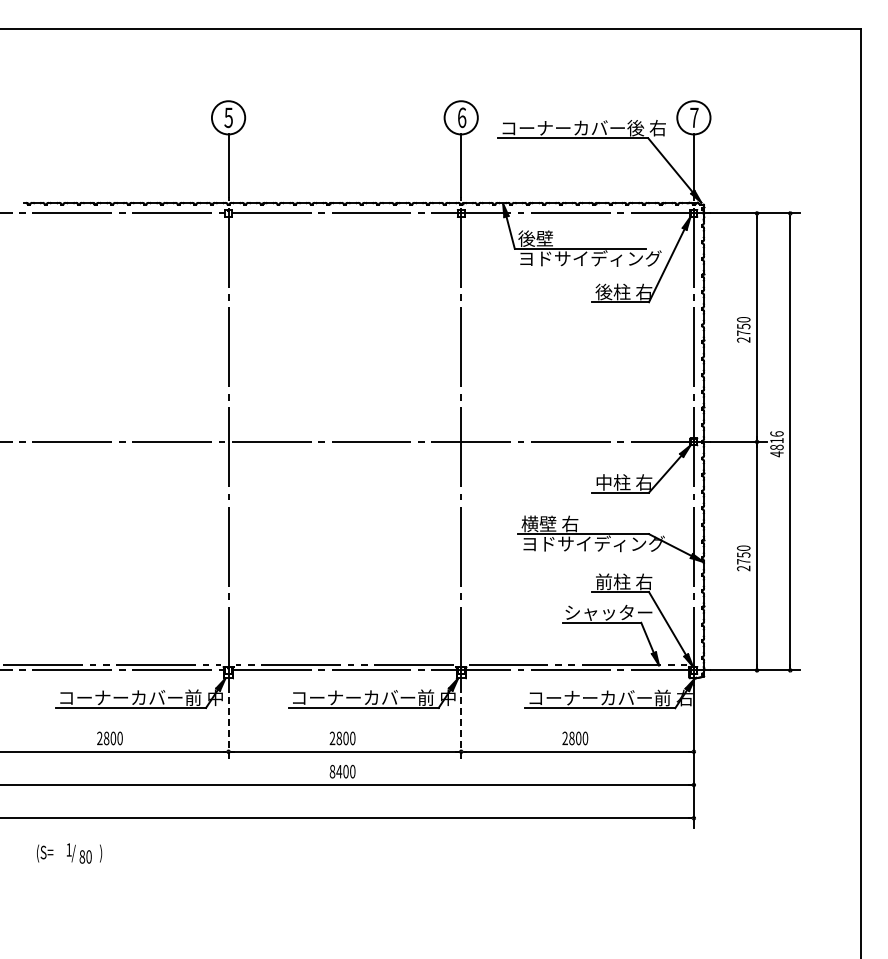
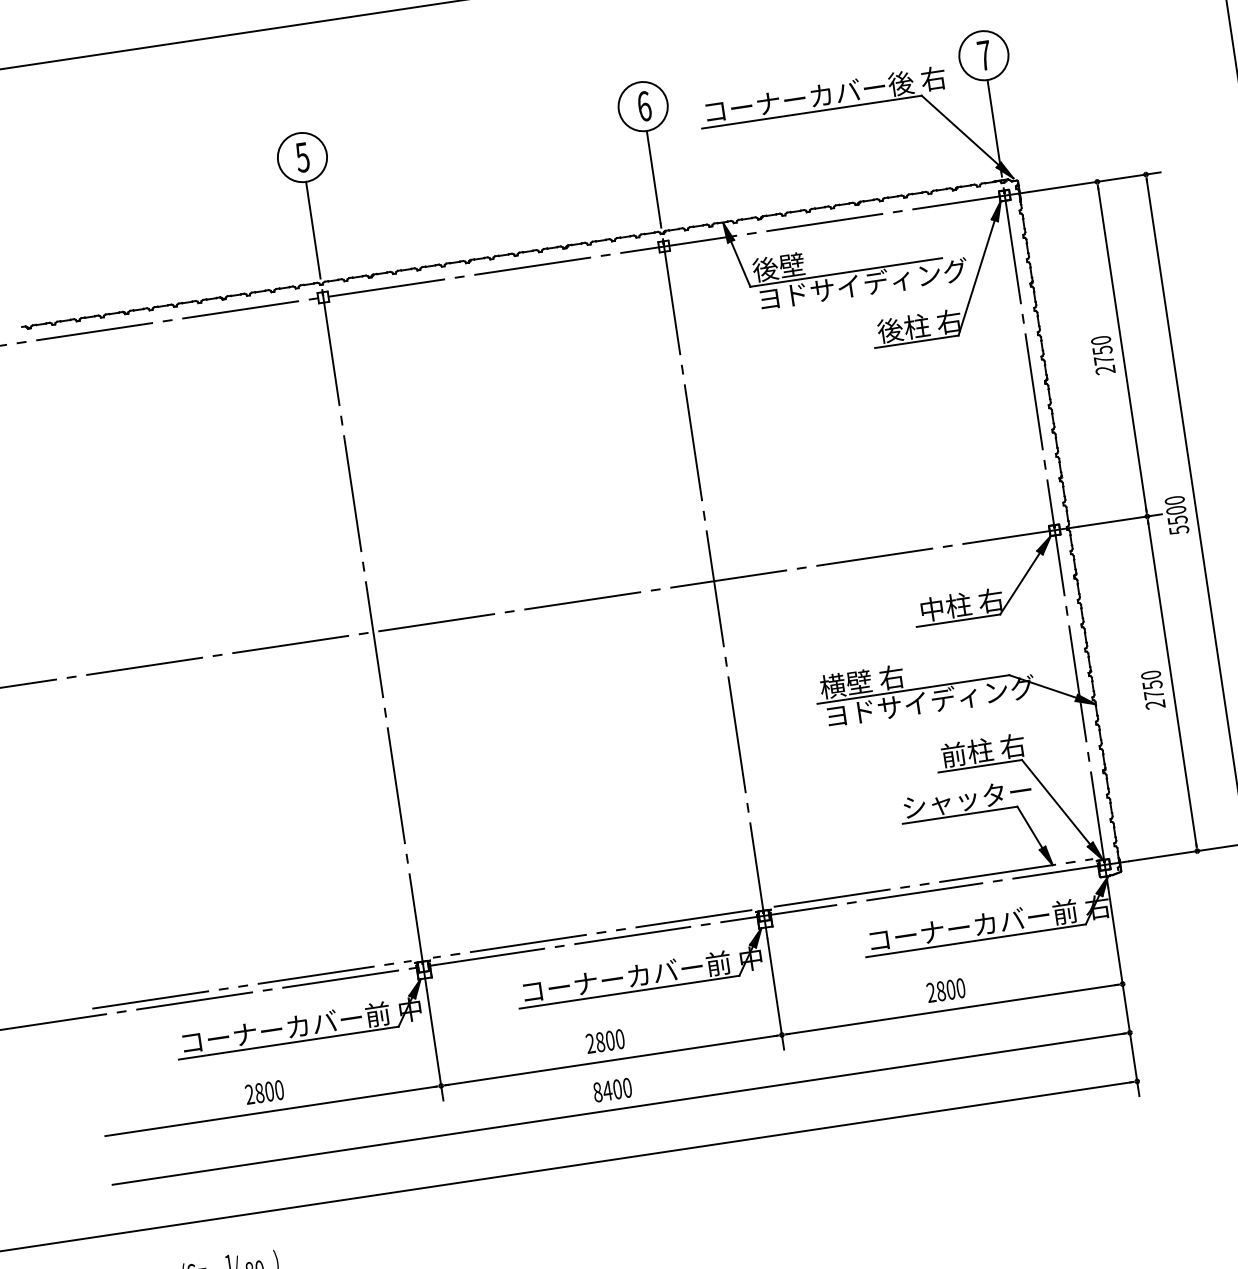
text: (776, 444) -> (1176, 516), 4816 -> 5500
line: (228, 724) -> (435, 1045), dashed -> solid
line: (461, 724) -> (776, 995), dashed -> solid

